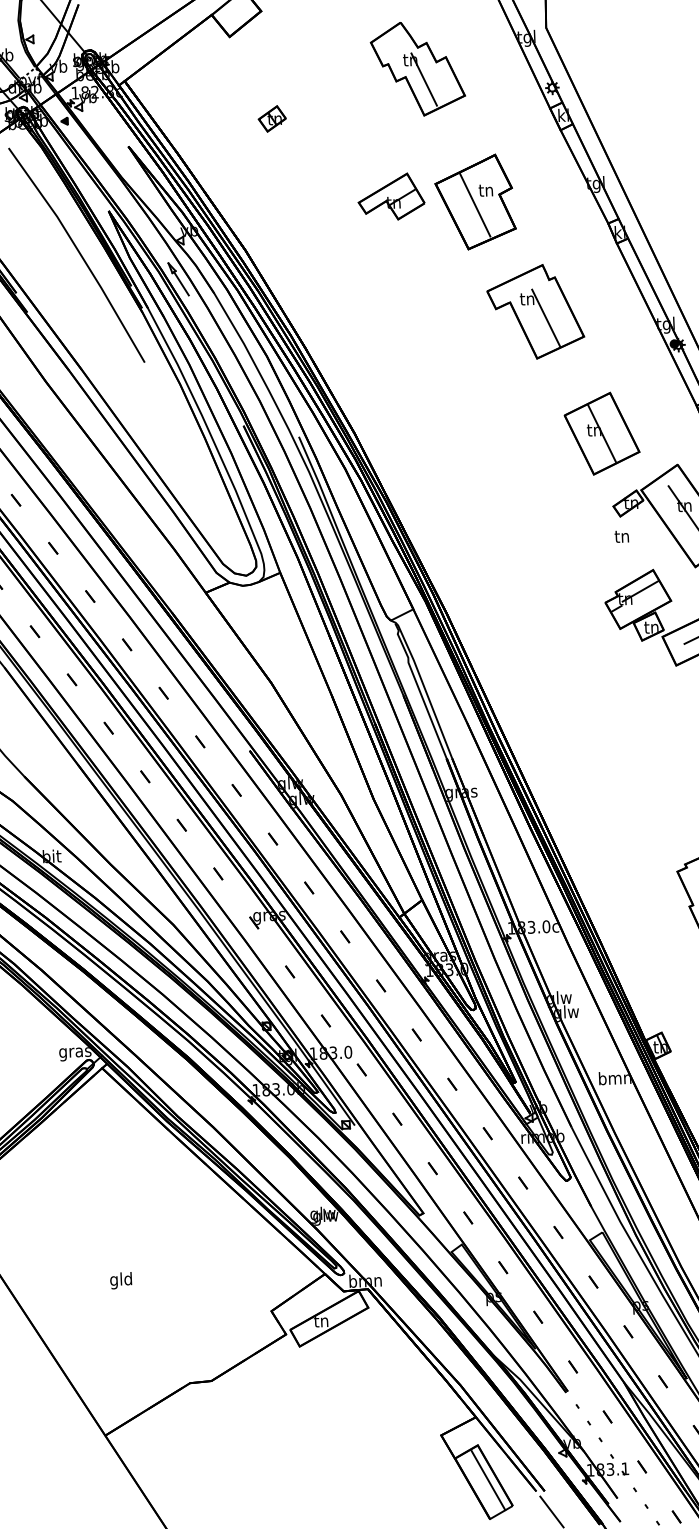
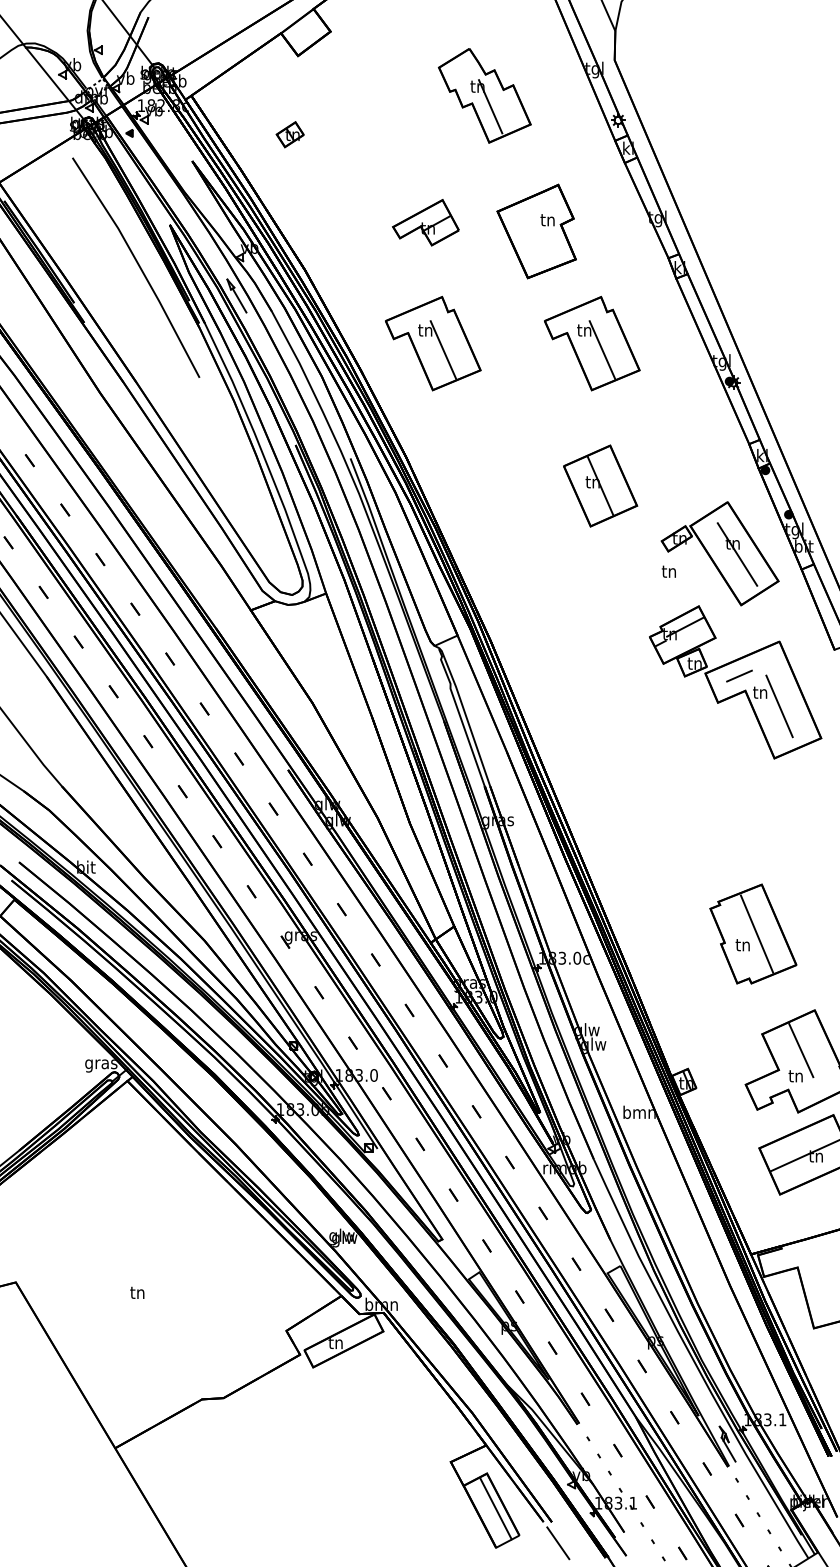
part: (271, 118) -> (289, 134), moved
part: (390, 196) -> (425, 222), moved
line: (475, 205) -> (536, 234), removed
part: (377, 318) -> (433, 343), added
part: (602, 433) -> (600, 485), moved
text: (121, 1280) -> (137, 1293), gld -> tn

